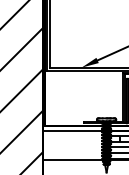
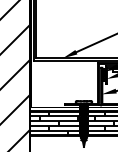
hatch: (72, 144) -> (55, 123), added

